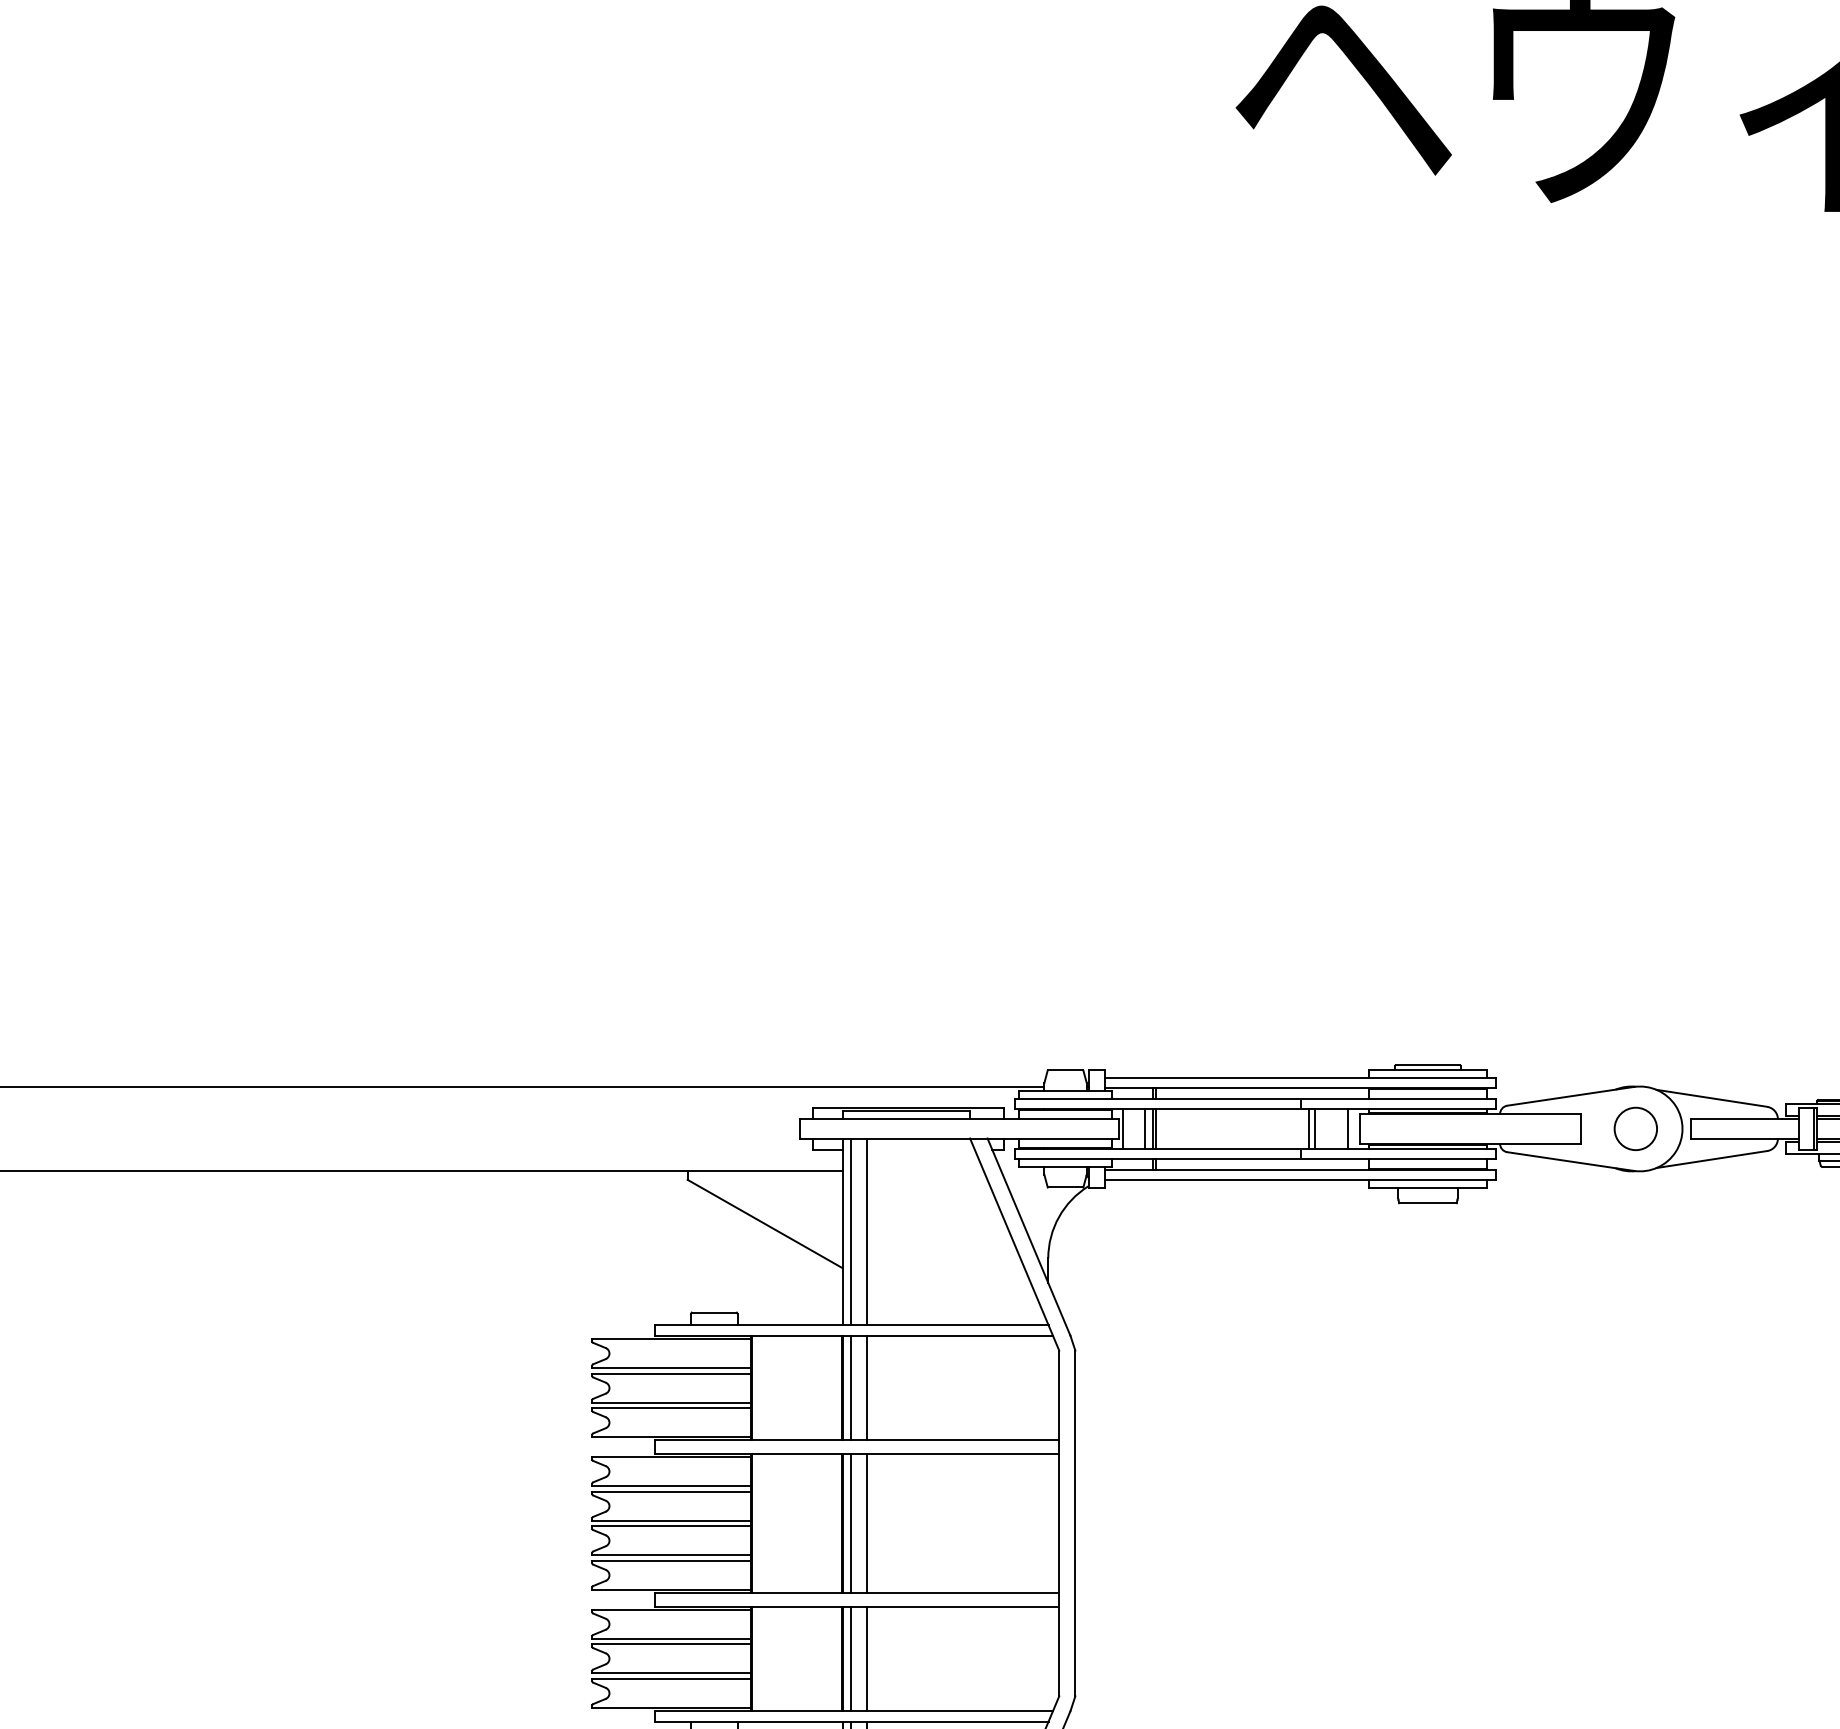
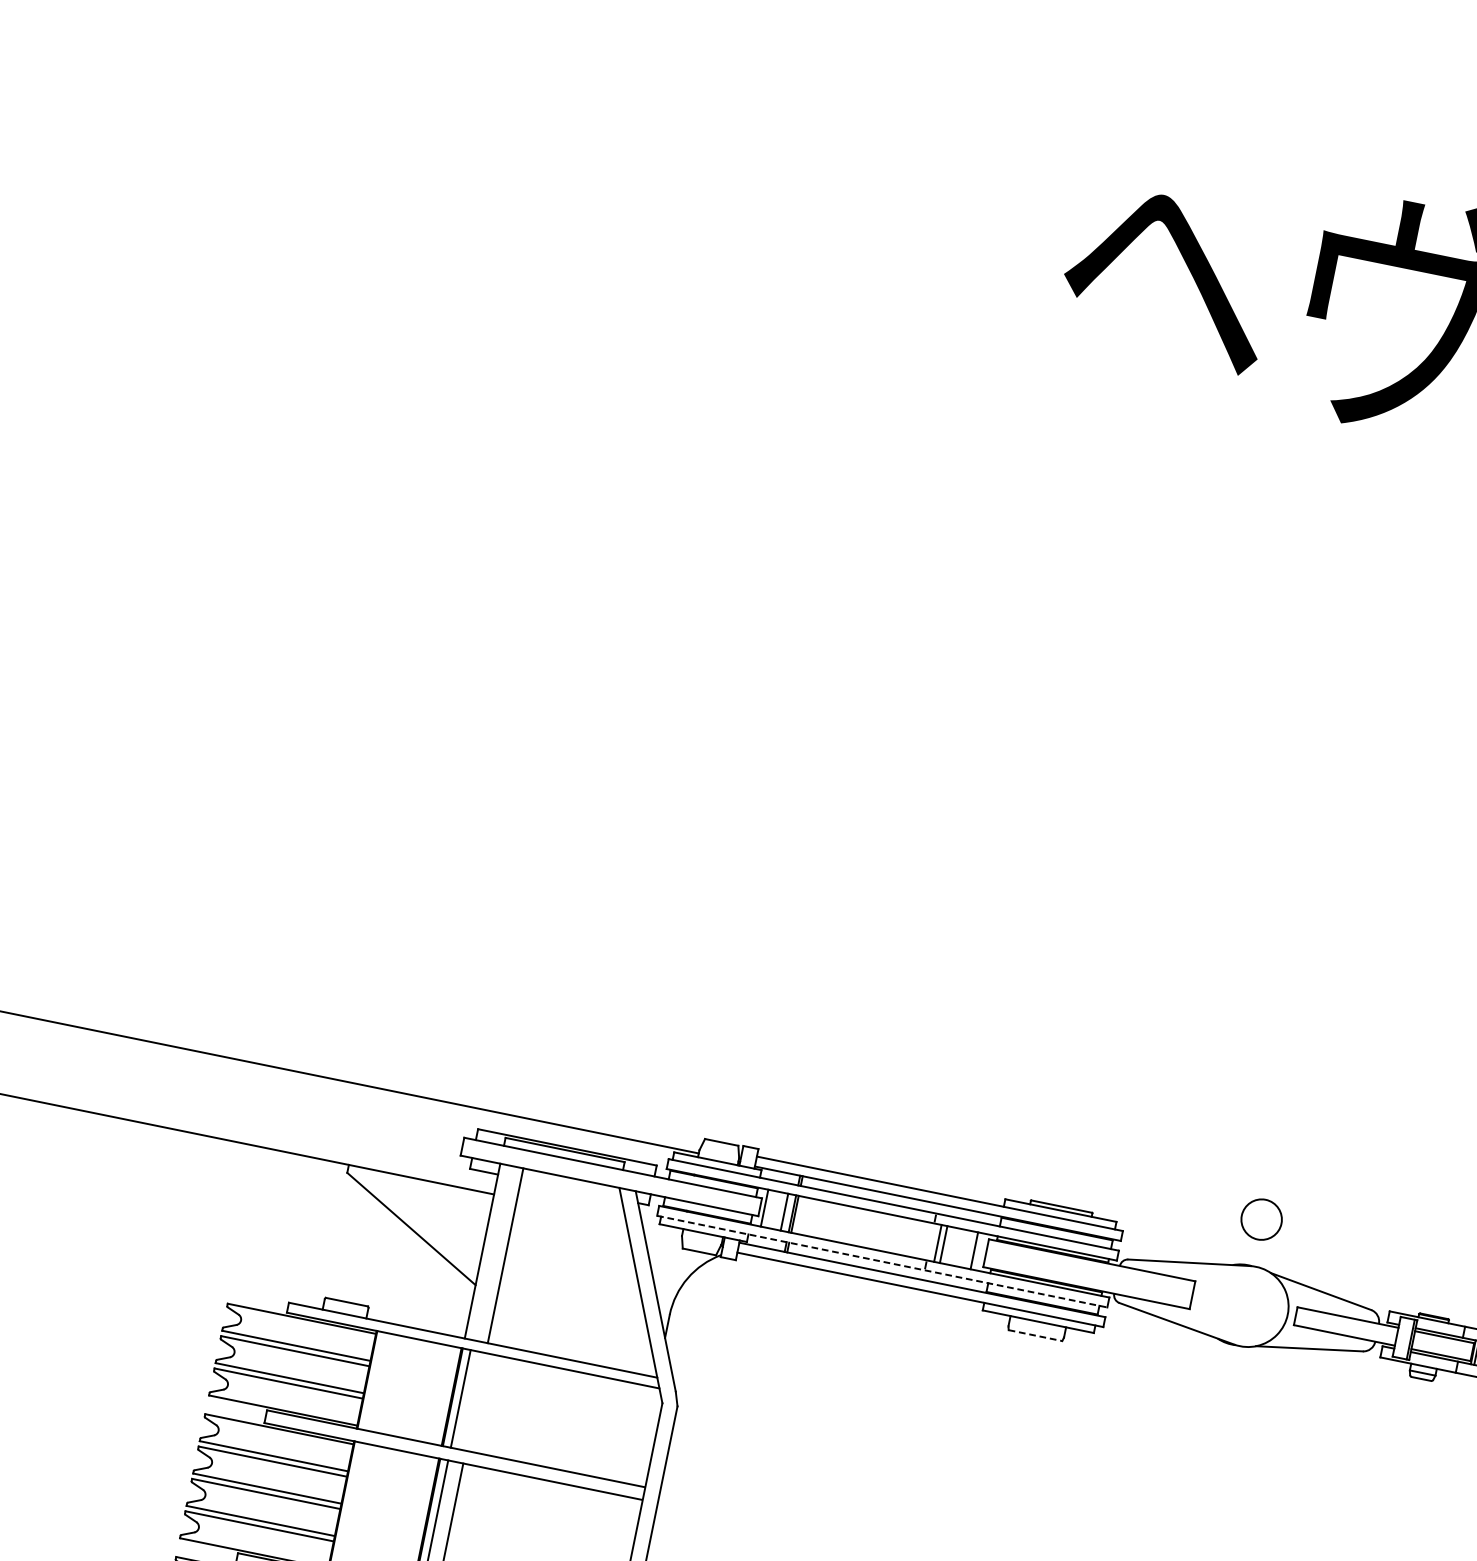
circle: (1635, 1128) -> (1261, 1219), moved
line: (1255, 1159) -> (882, 1261), solid -> dashed
line: (1427, 1203) -> (1035, 1335), solid -> dashed
line: (851, 1231) -> (490, 1252), removed
line: (867, 1387) -> (476, 1401), removed

